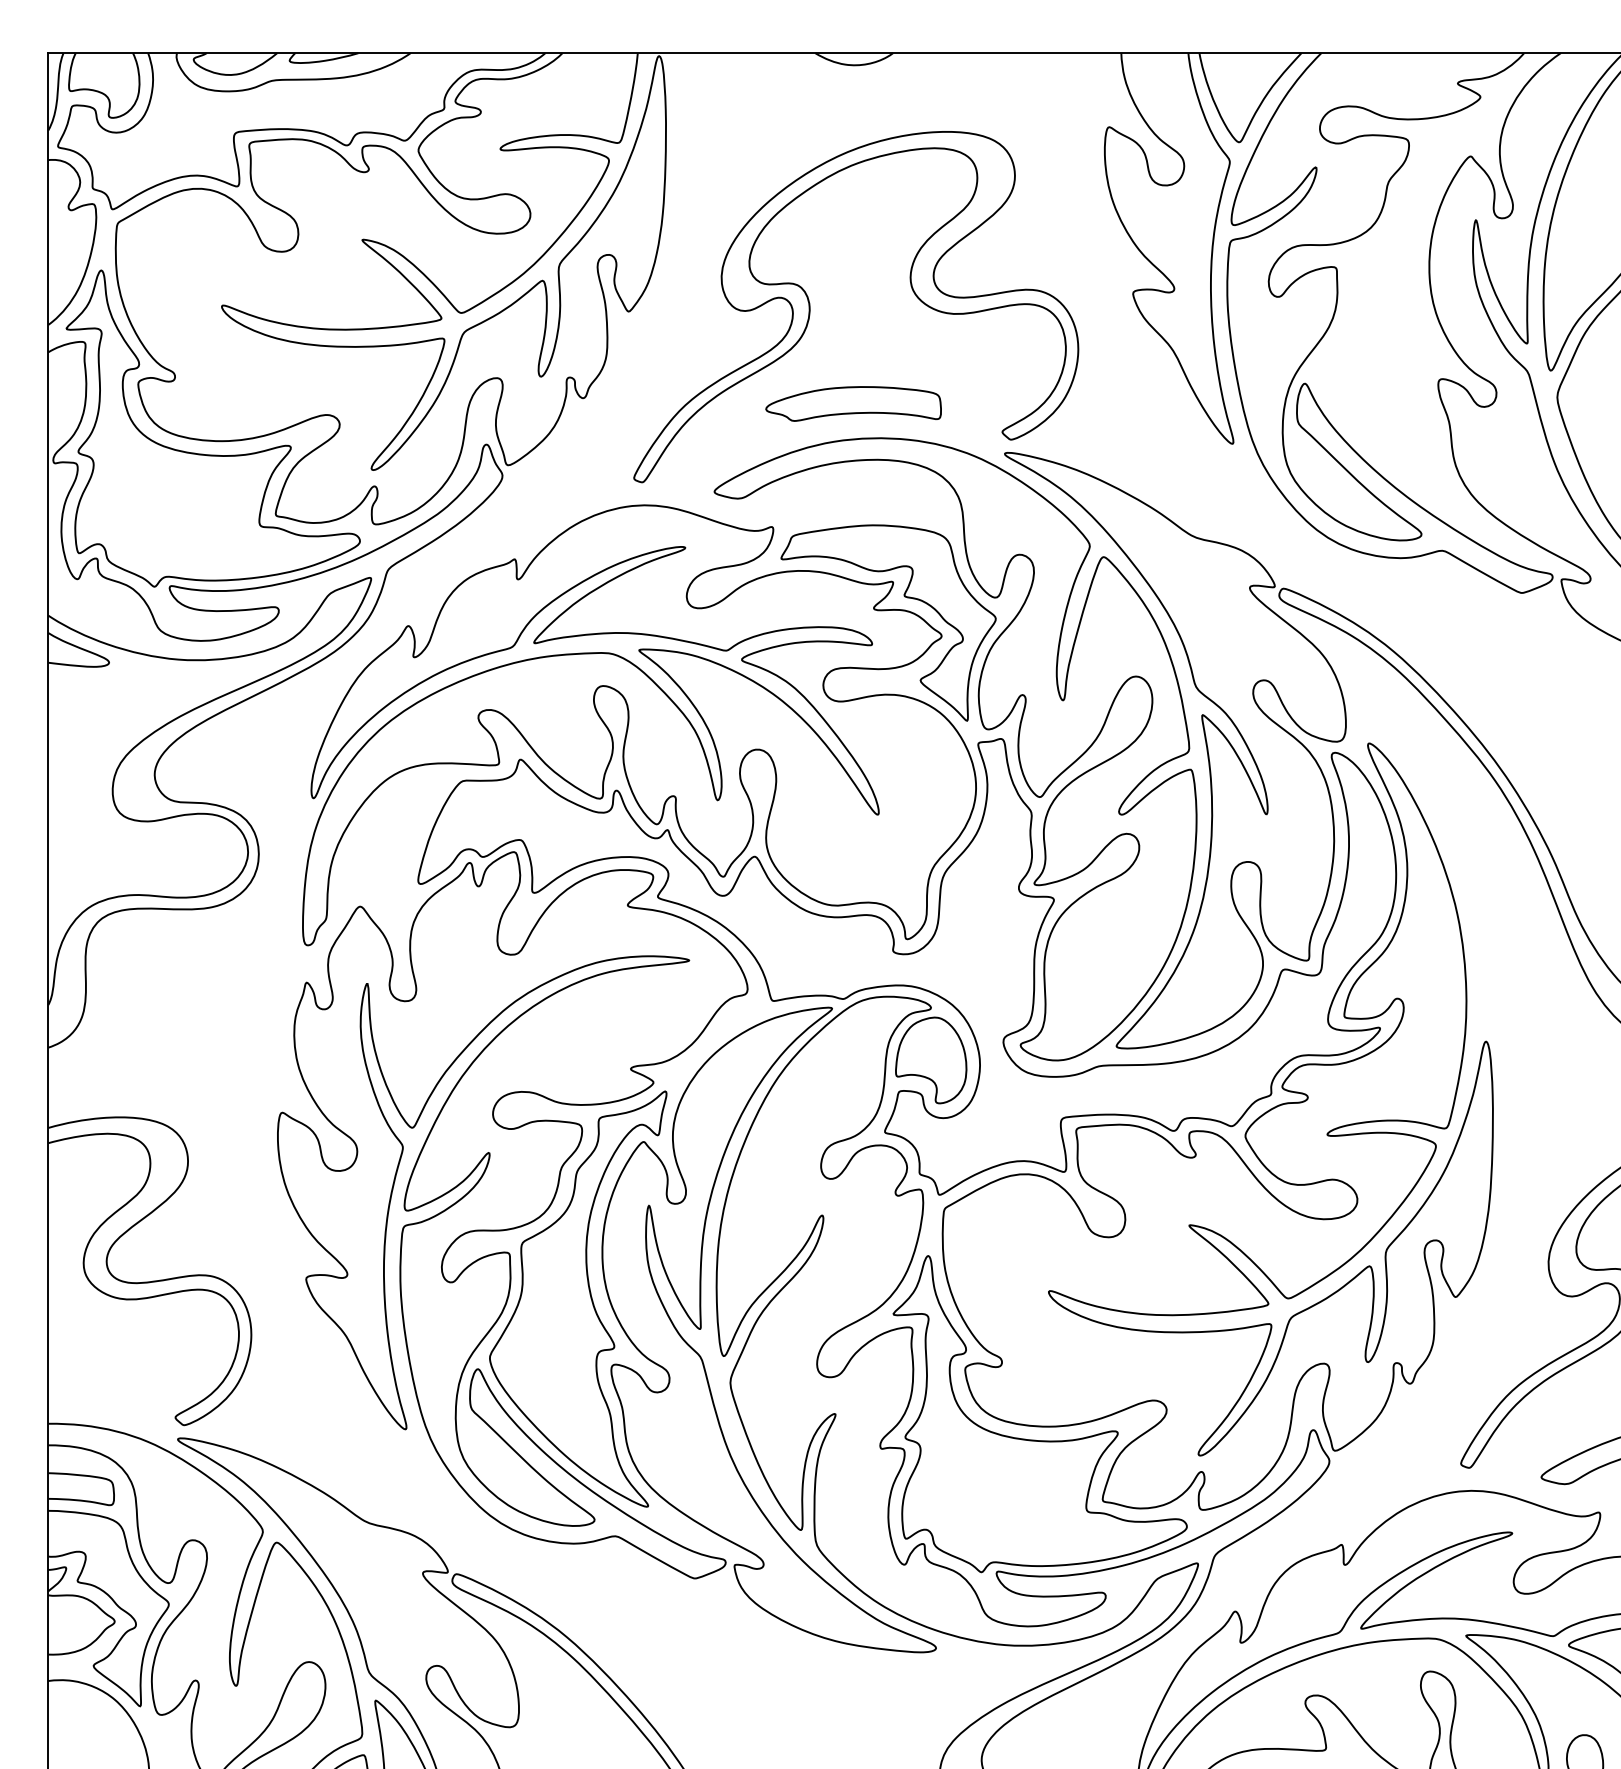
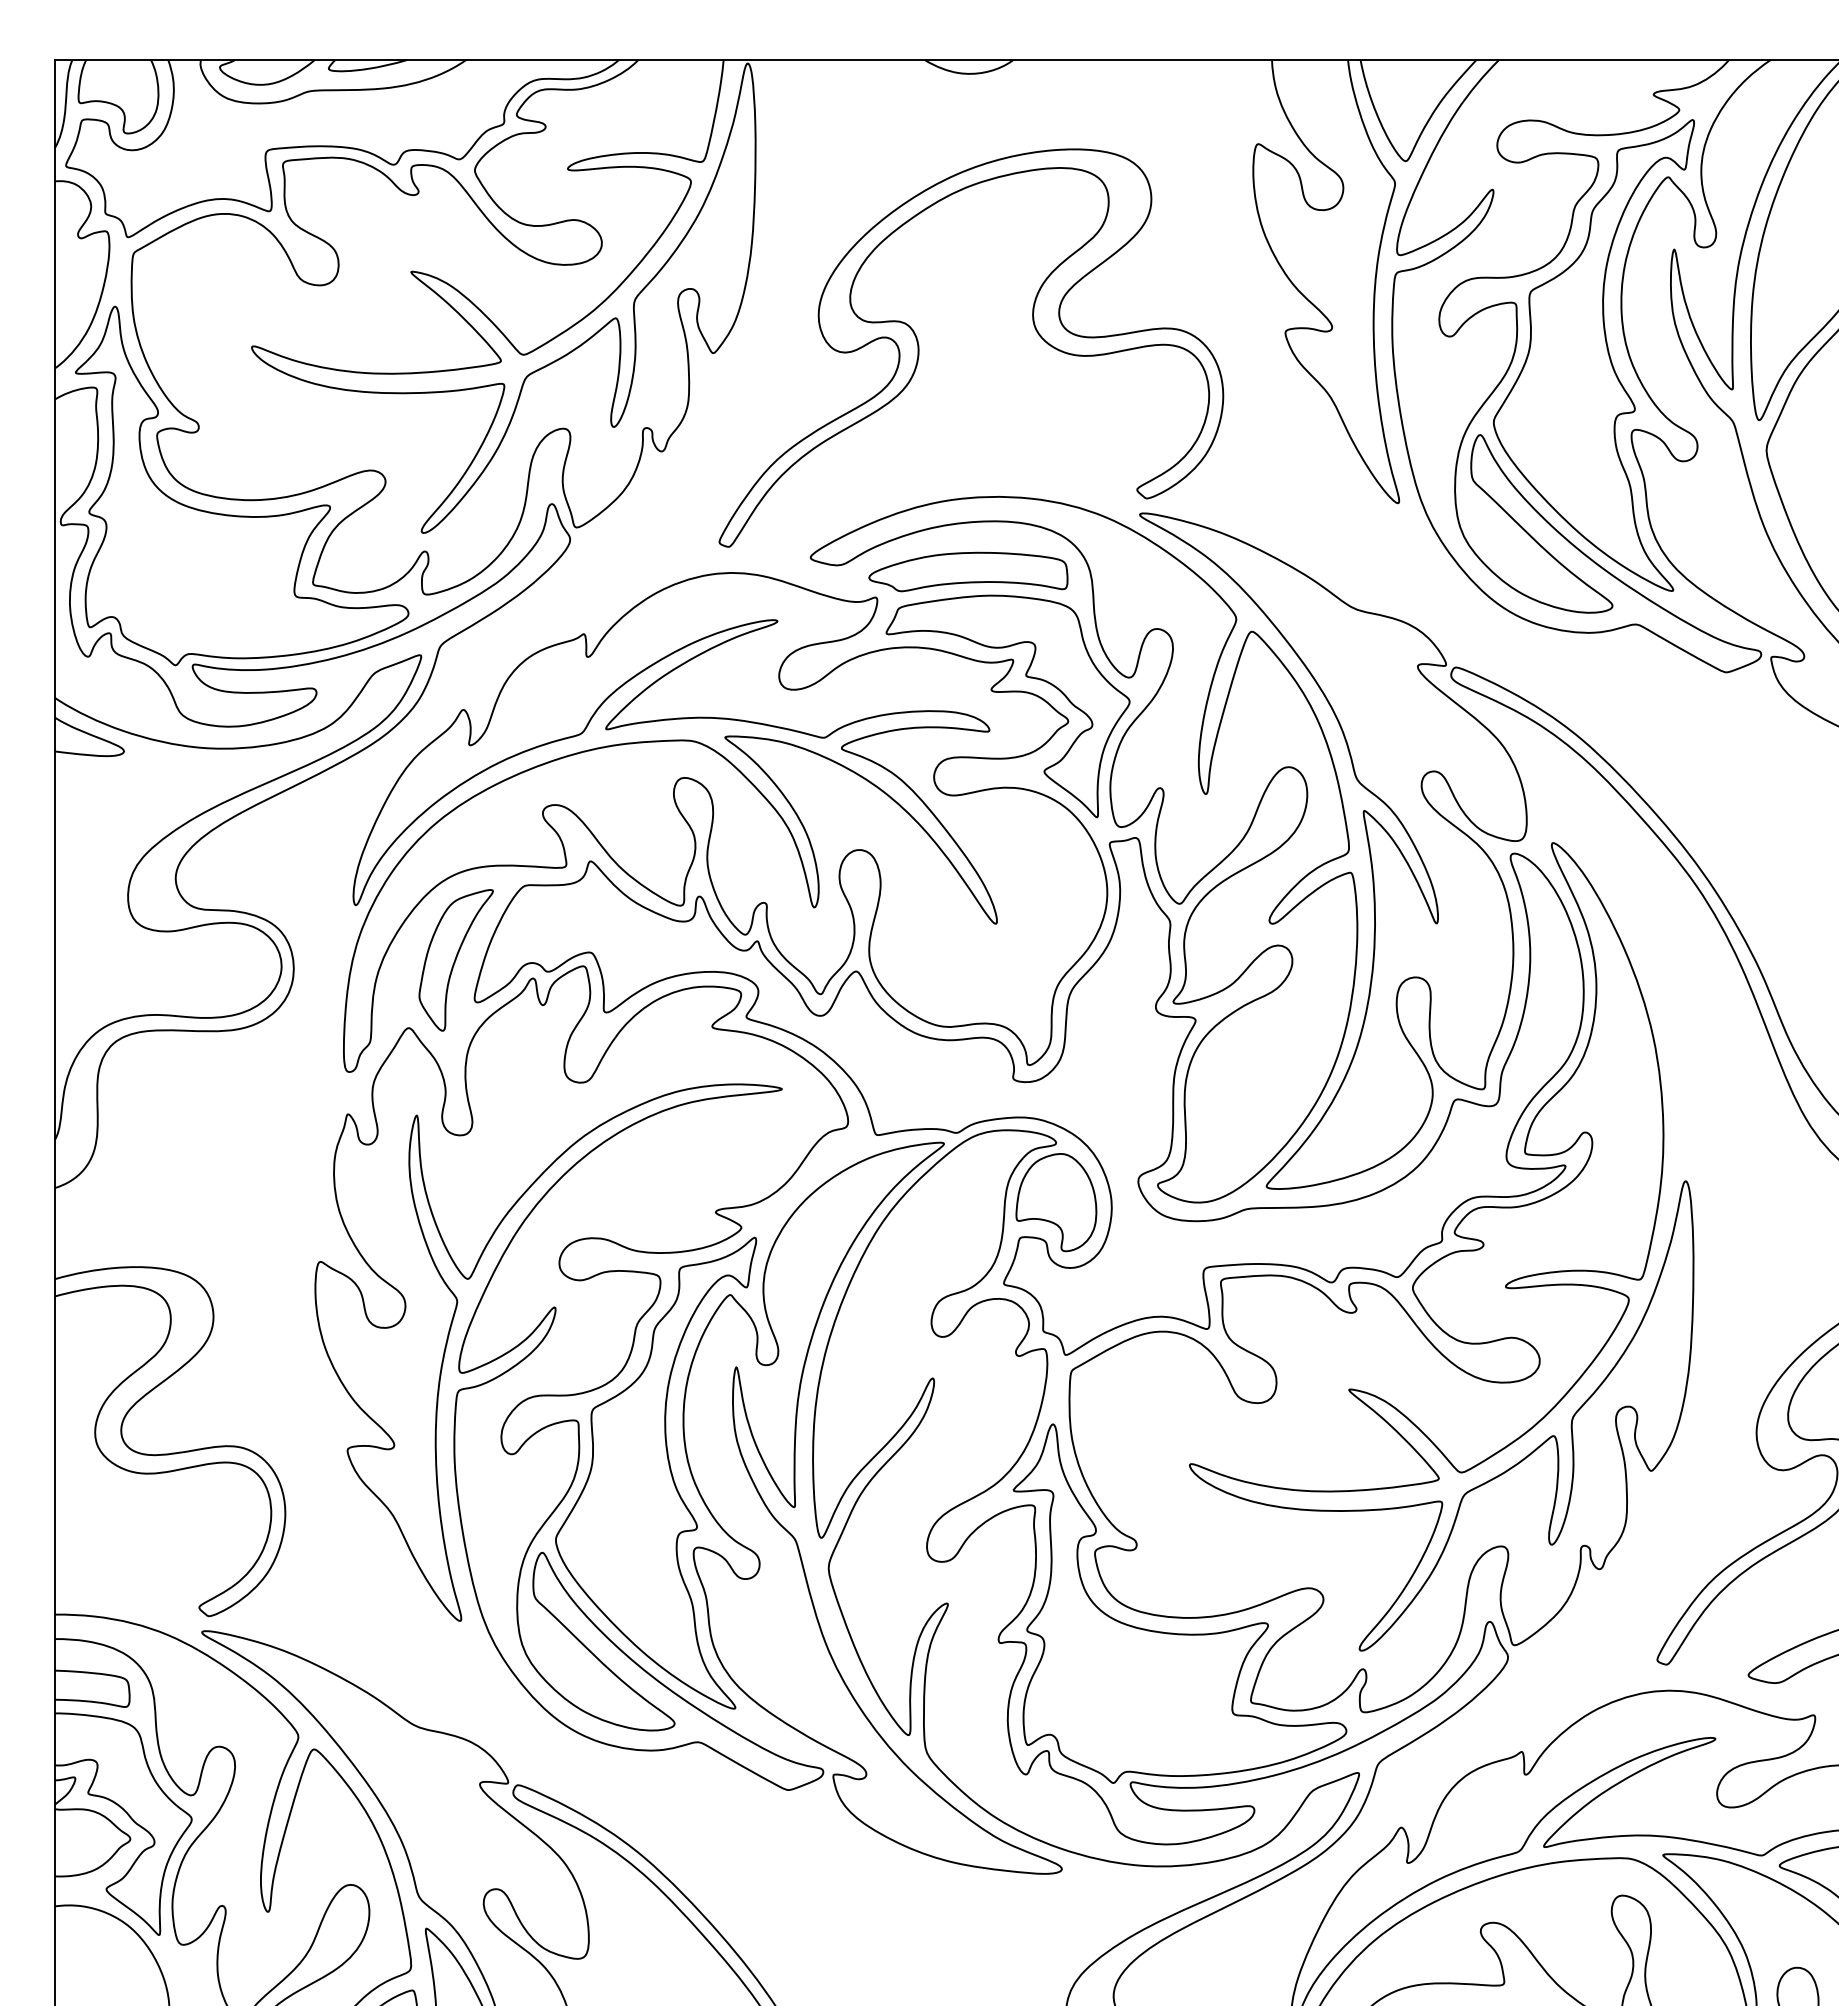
part: (1404, 313) -> (1593, 355), added
part: (853, 403) -> (968, 571), moved
part: (401, 847) -> (455, 960), added

